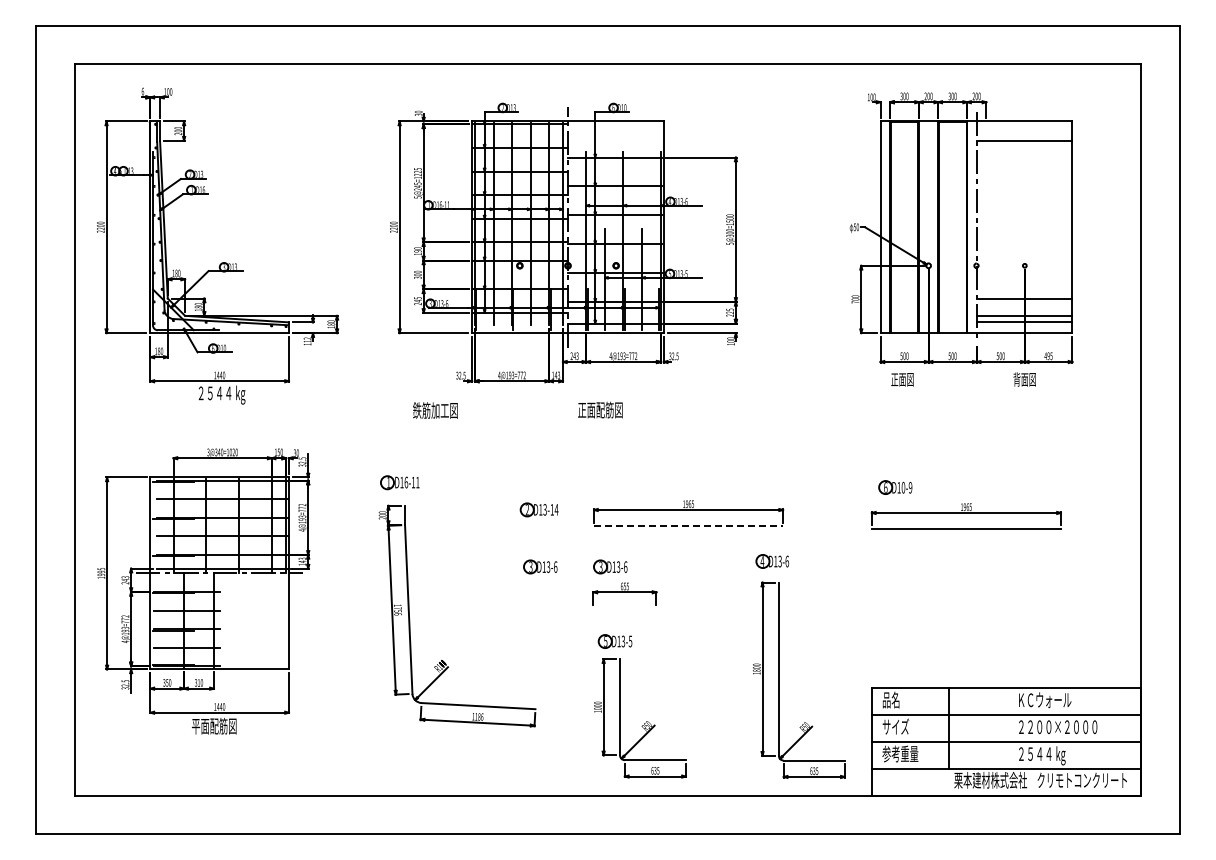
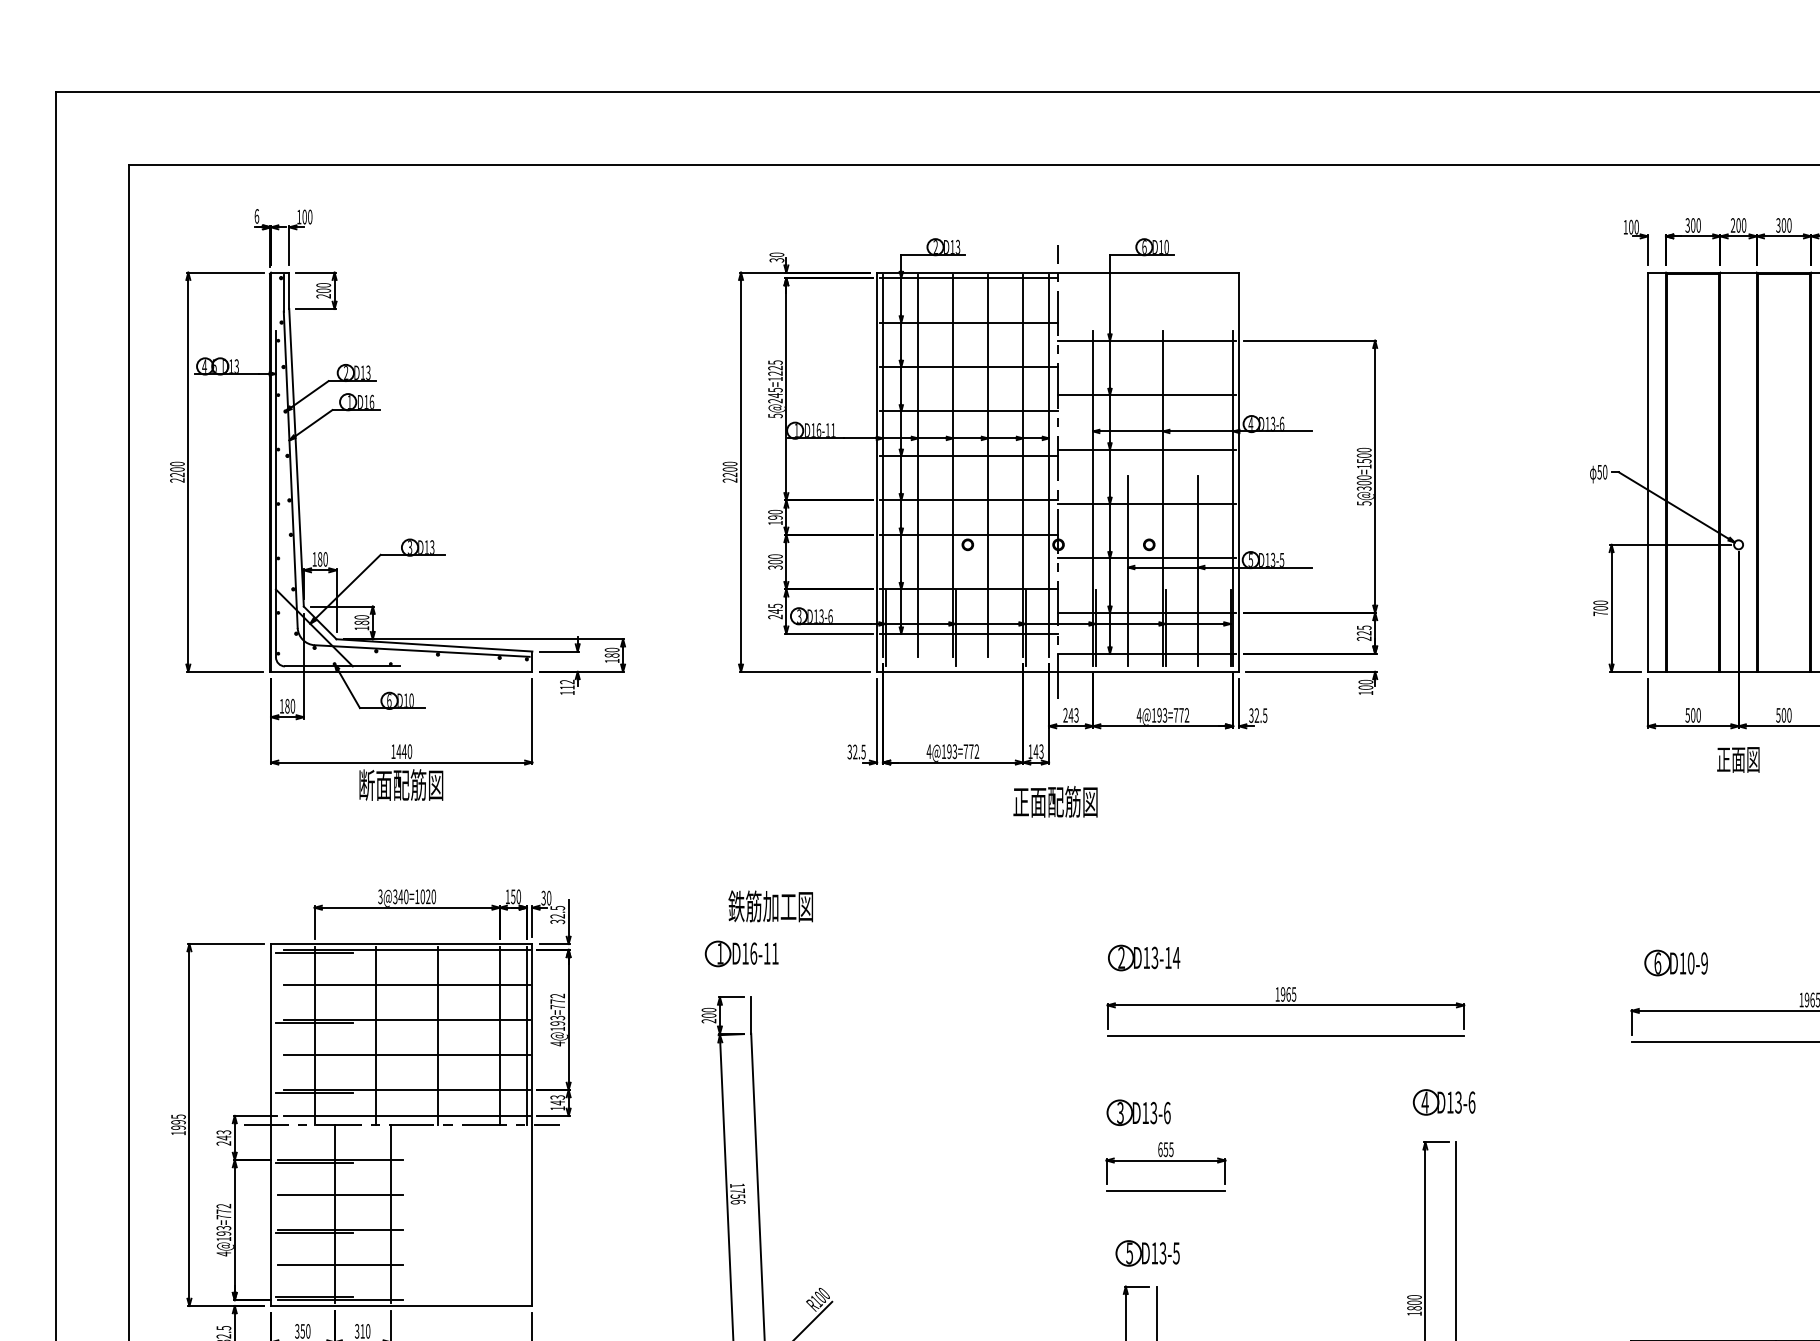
text: (902, 379) -> (1738, 759), moved
text: (221, 394) -> (405, 787), ２５４４ kg -> 断面配筋図
text: (600, 409) -> (1055, 800), moved
text: (435, 410) -> (770, 906), moved
part: (538, 509) -> (1142, 957), moved
line: (688, 526) -> (1285, 1036), dashed -> solid
part: (540, 566) -> (1006, 1111), removed
line: (624, 608) -> (1165, 1191), added

